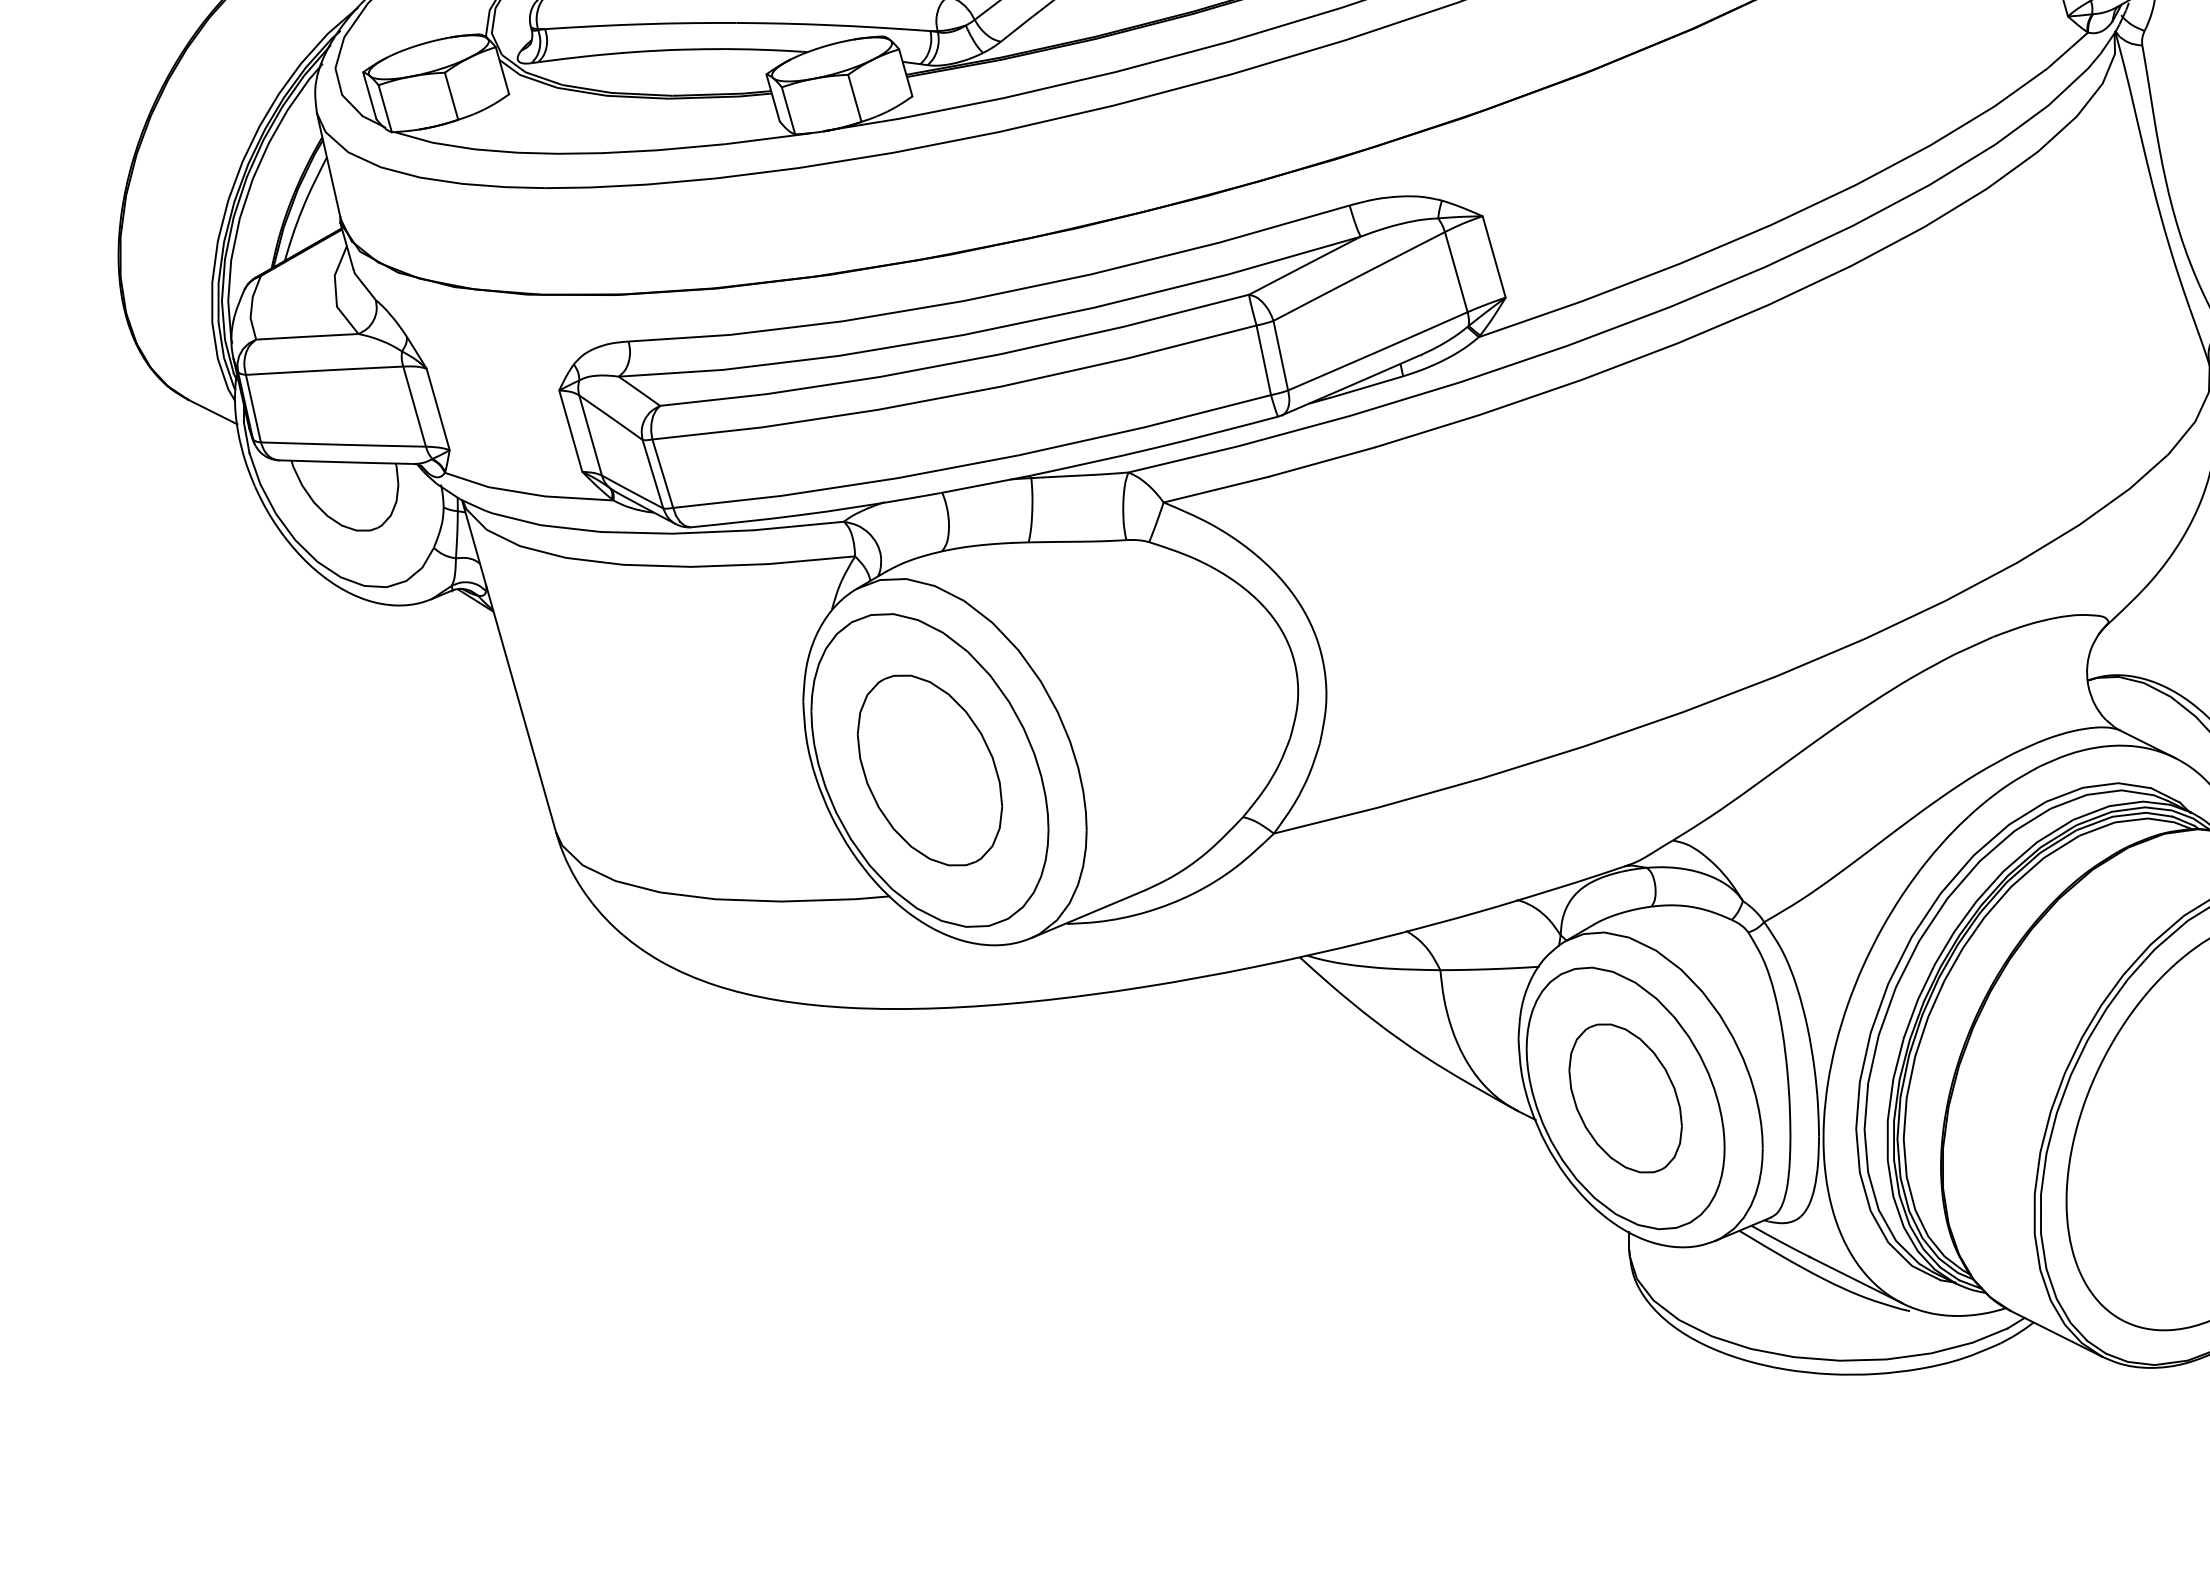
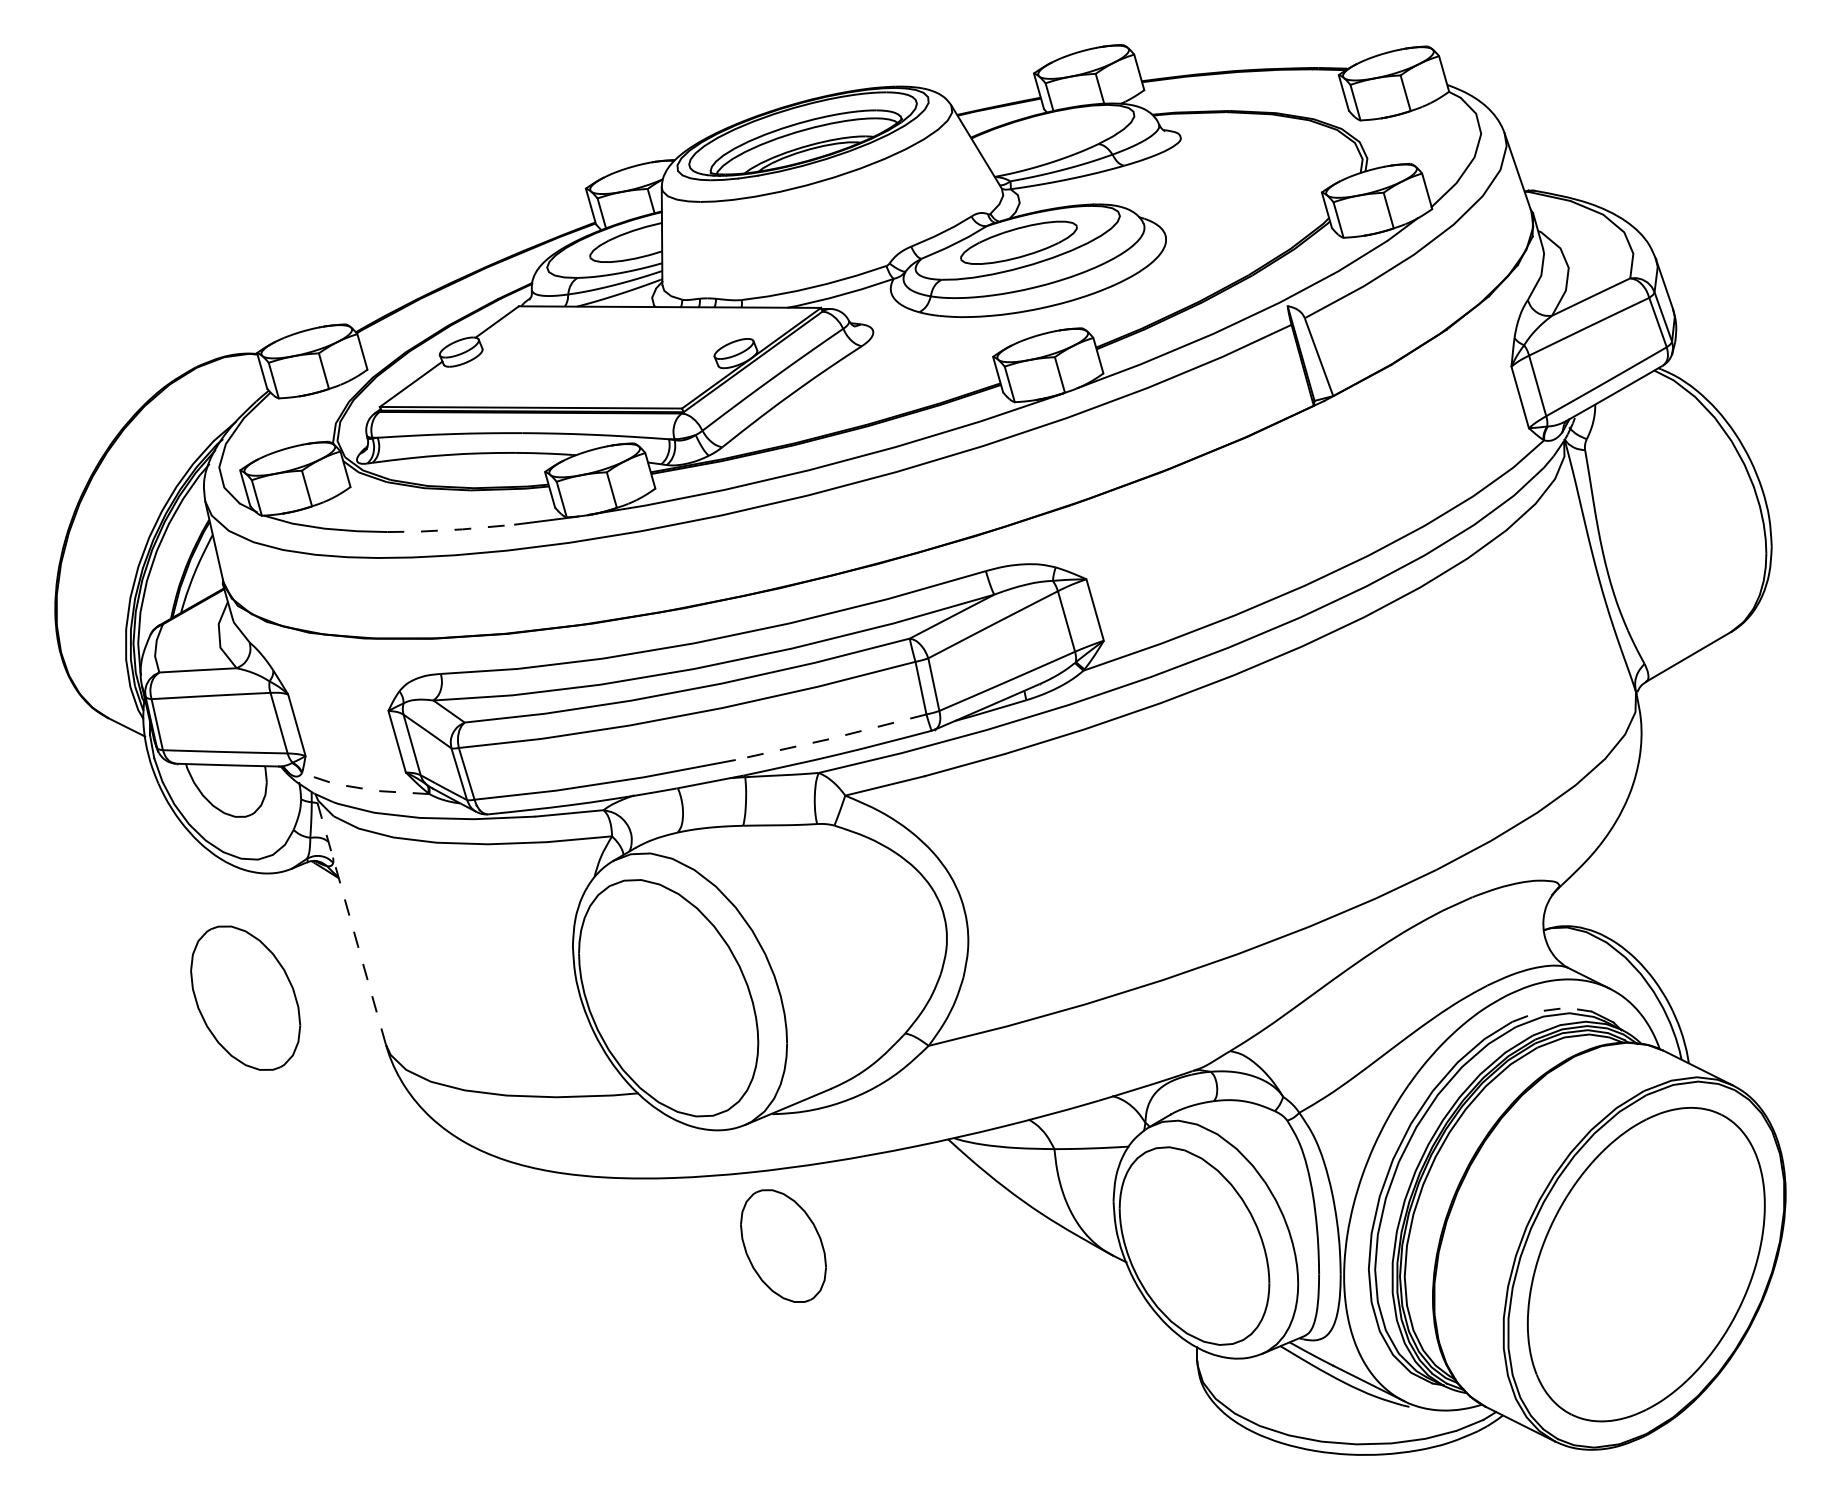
line: (641, 150) -> (450, 529), solid -> dashed
line: (1145, 426) -> (831, 738), solid -> dashed
line: (527, 493) -> (364, 788), solid -> dashed
line: (509, 665) -> (350, 918), solid -> dashed
part: (929, 769) -> (245, 997), moved
line: (2097, 785) -> (1551, 1009), solid -> dashed
part: (1625, 1097) -> (783, 1245), moved

